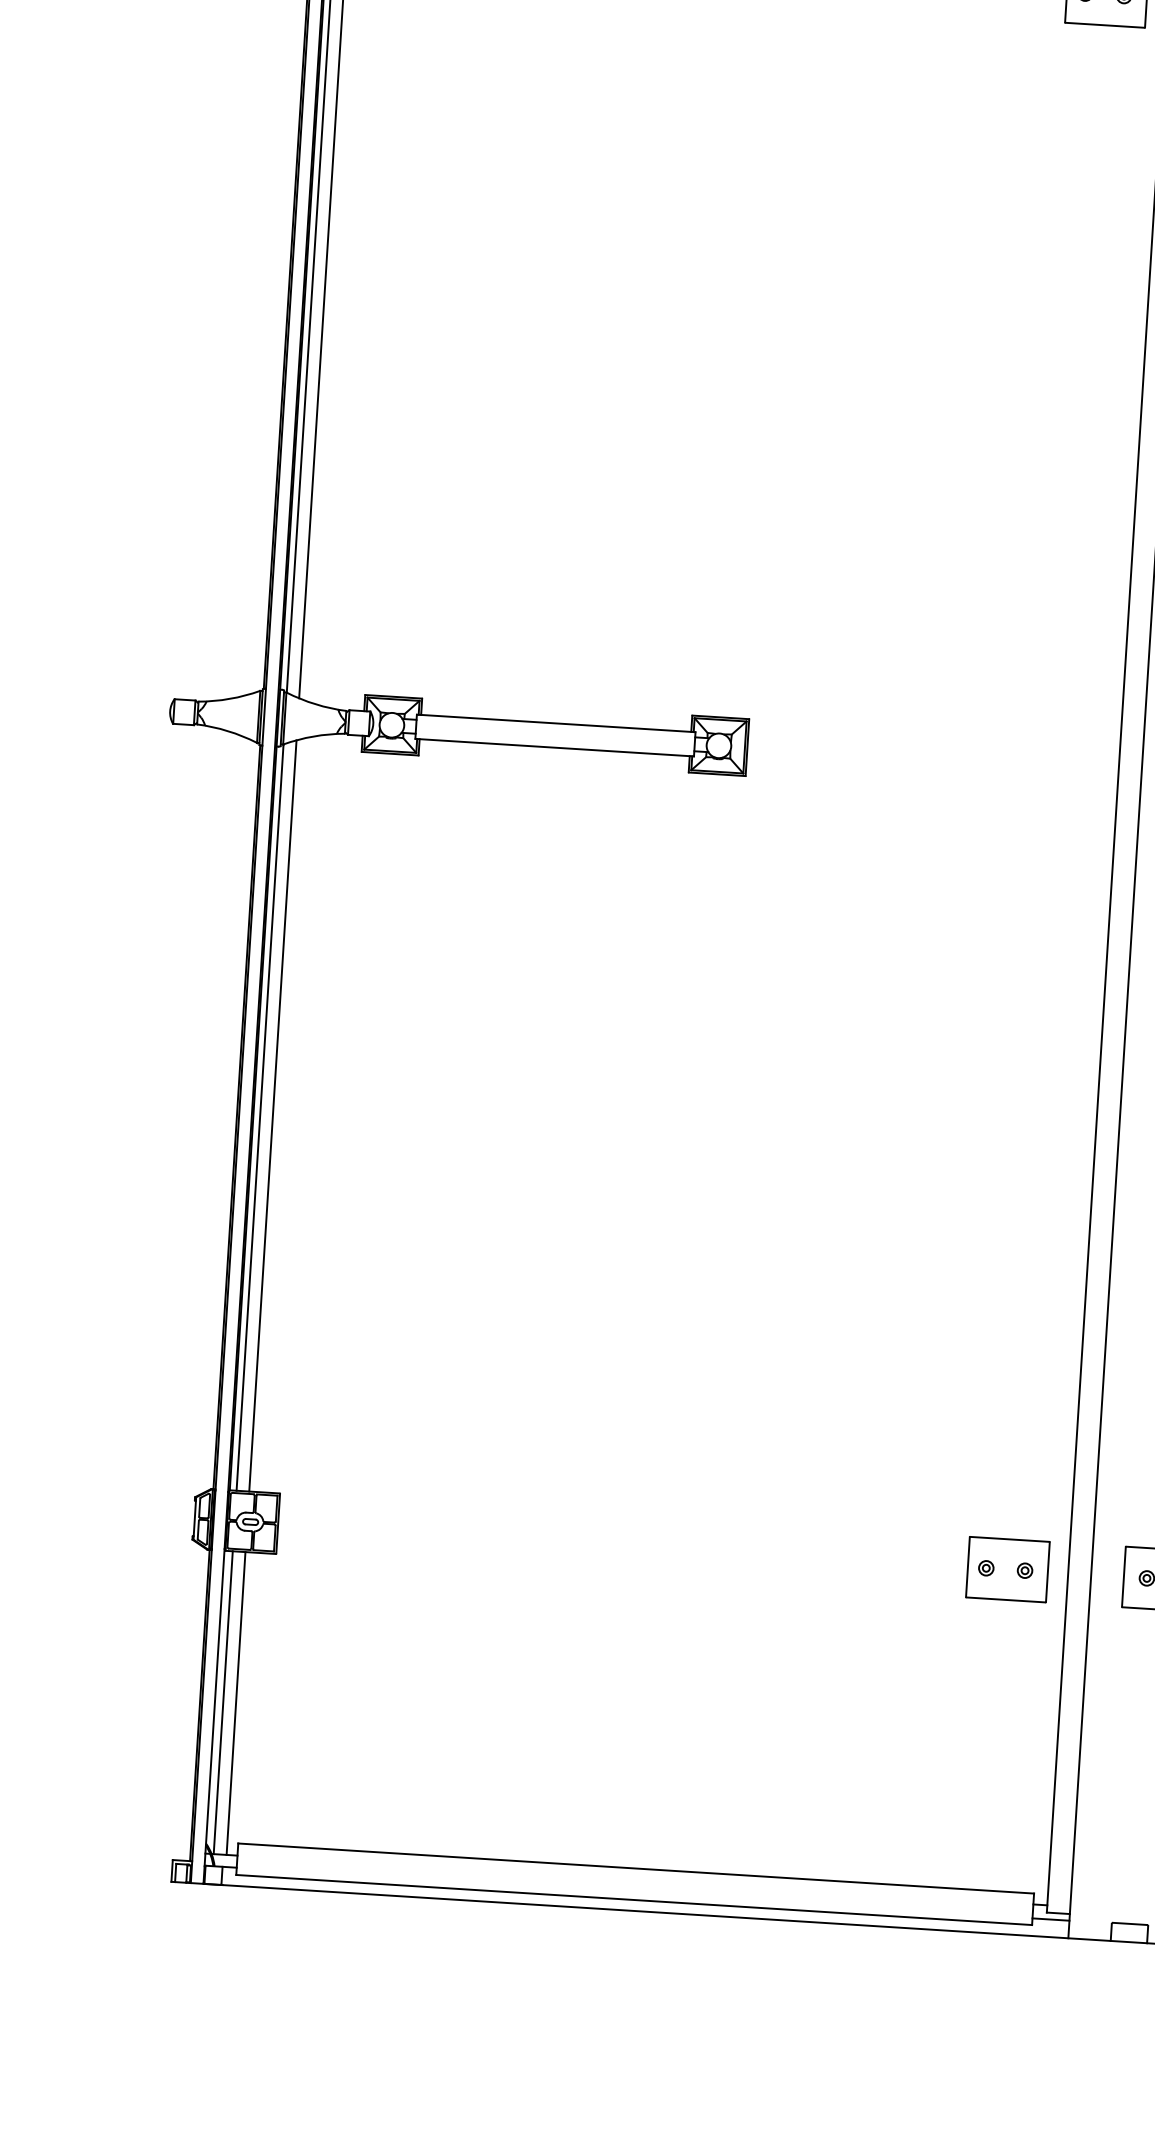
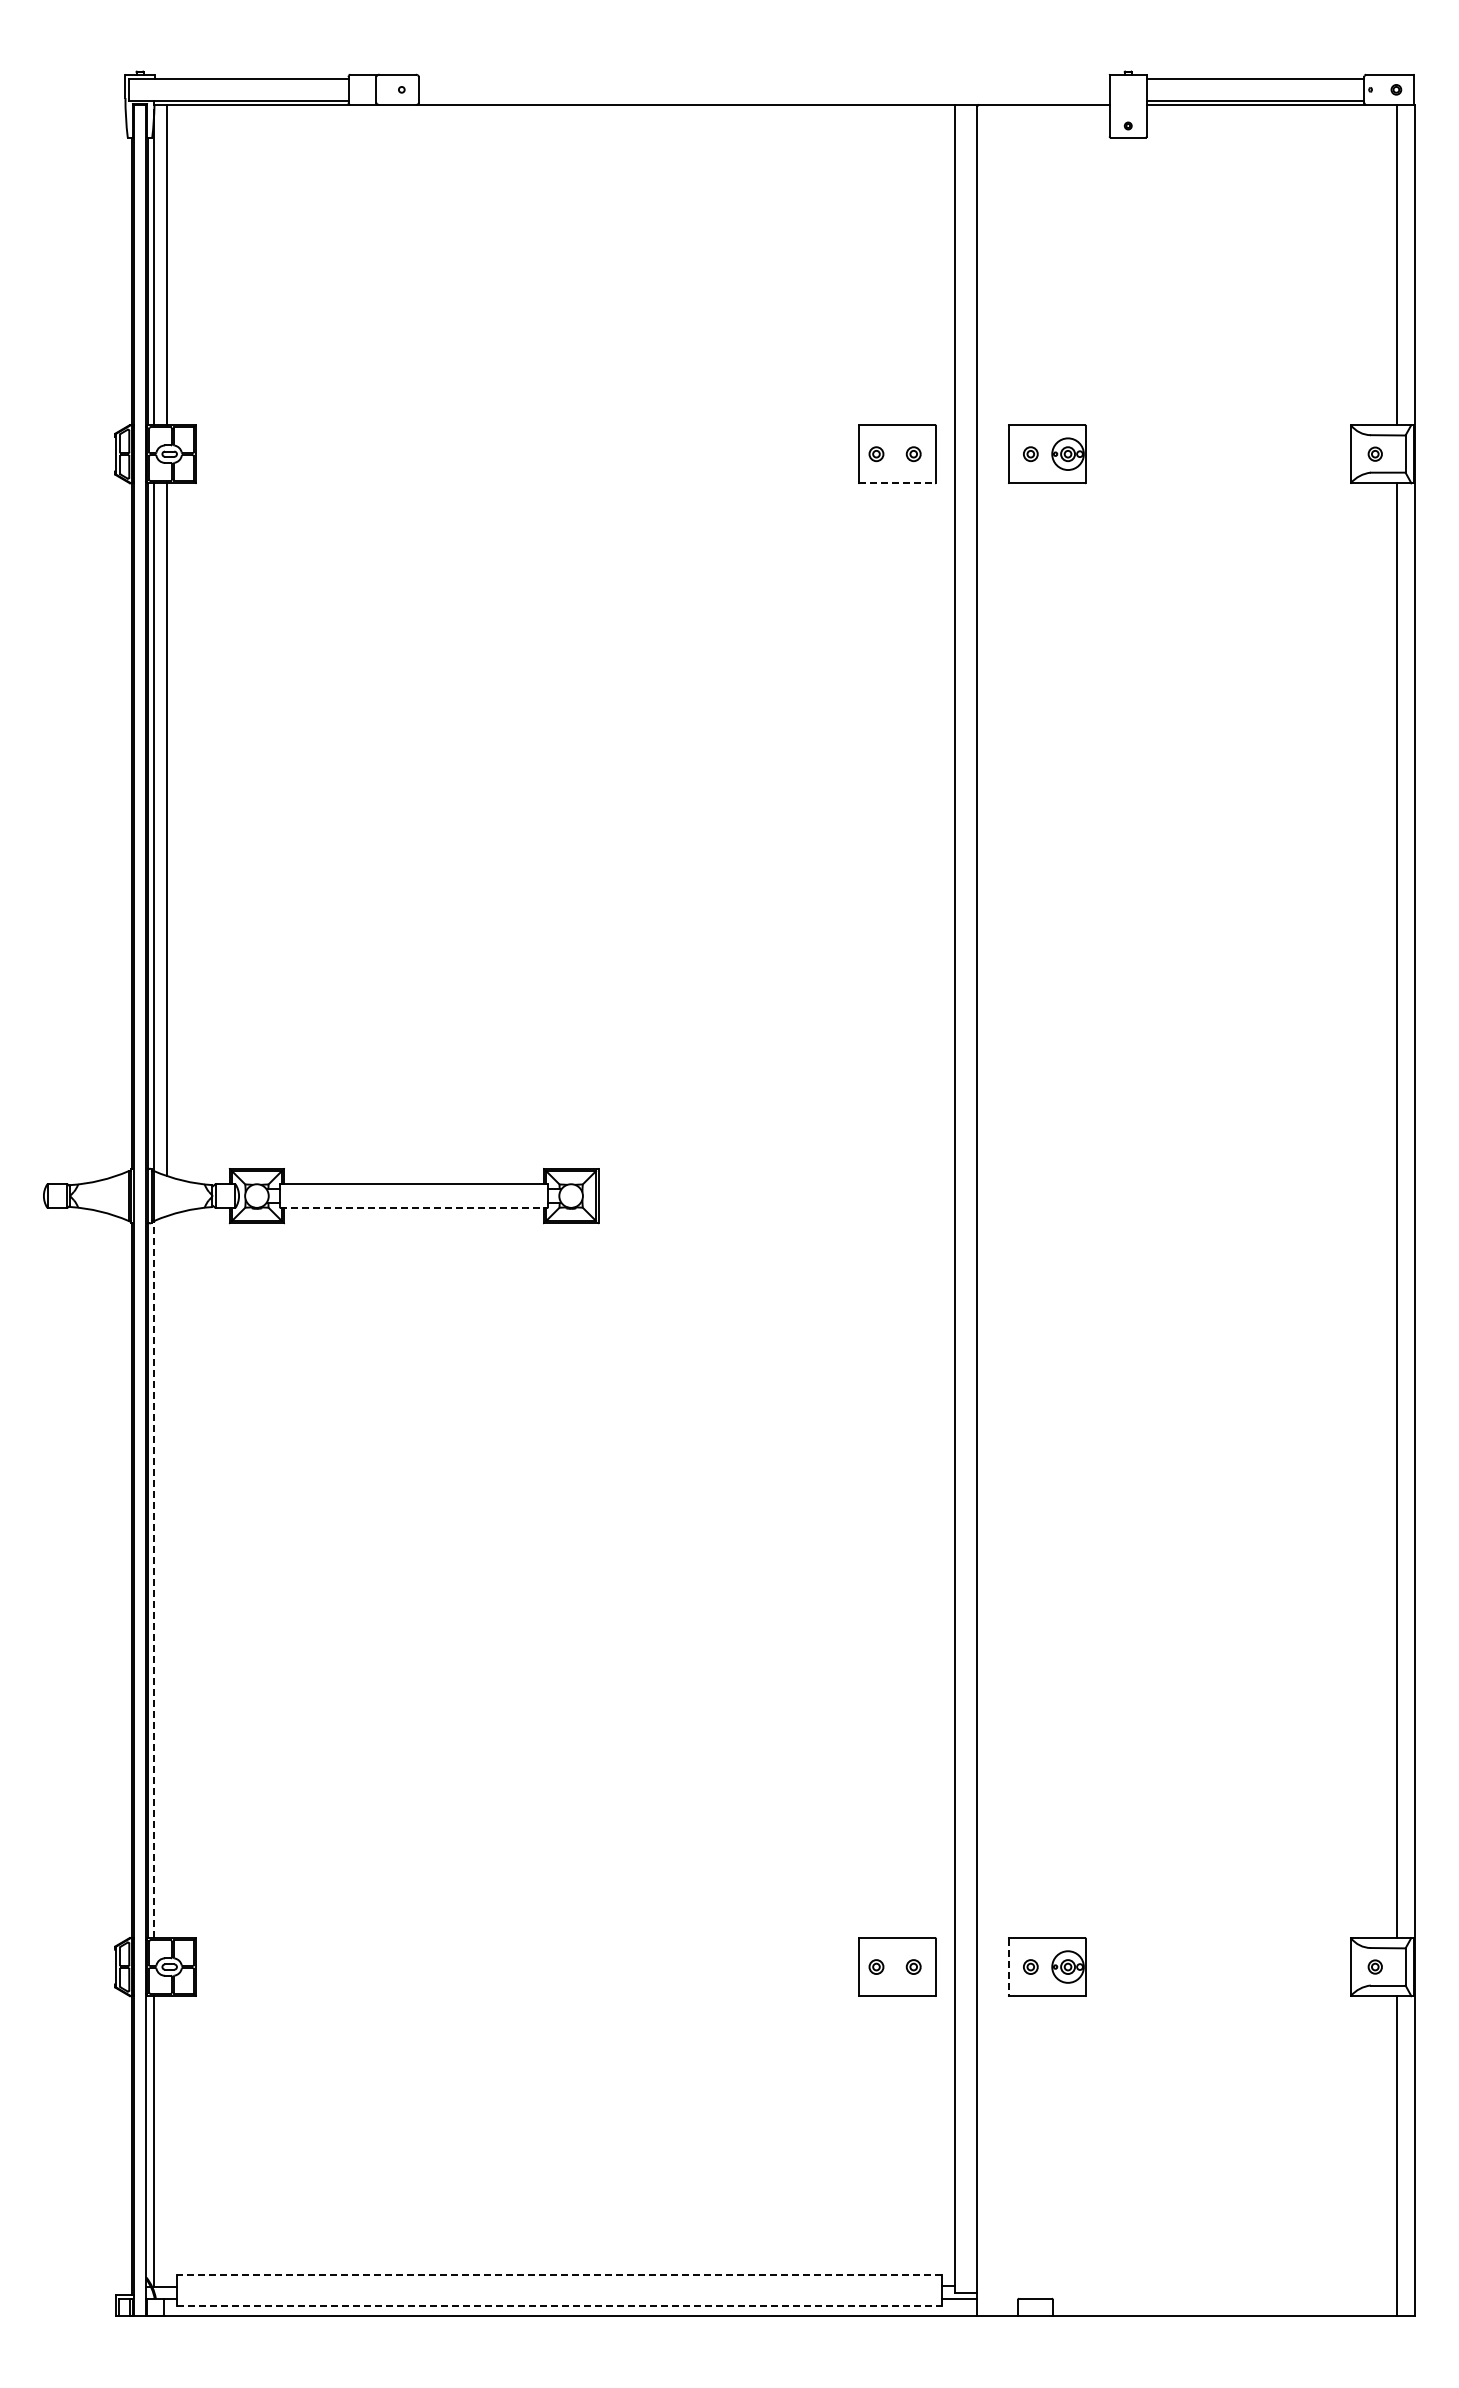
line: (1105, 25) -> (897, 483), solid -> dashed
line: (555, 747) -> (414, 1207), solid -> dashed
line: (272, 1115) -> (166, 1576), removed
line: (260, 1117) -> (154, 1579), solid -> dashed
line: (1123, 1577) -> (1008, 1967), solid -> dashed
line: (235, 1703) -> (166, 2141), removed
line: (636, 1868) -> (559, 2275), solid -> dashed
line: (635, 1899) -> (560, 2305), solid -> dashed

